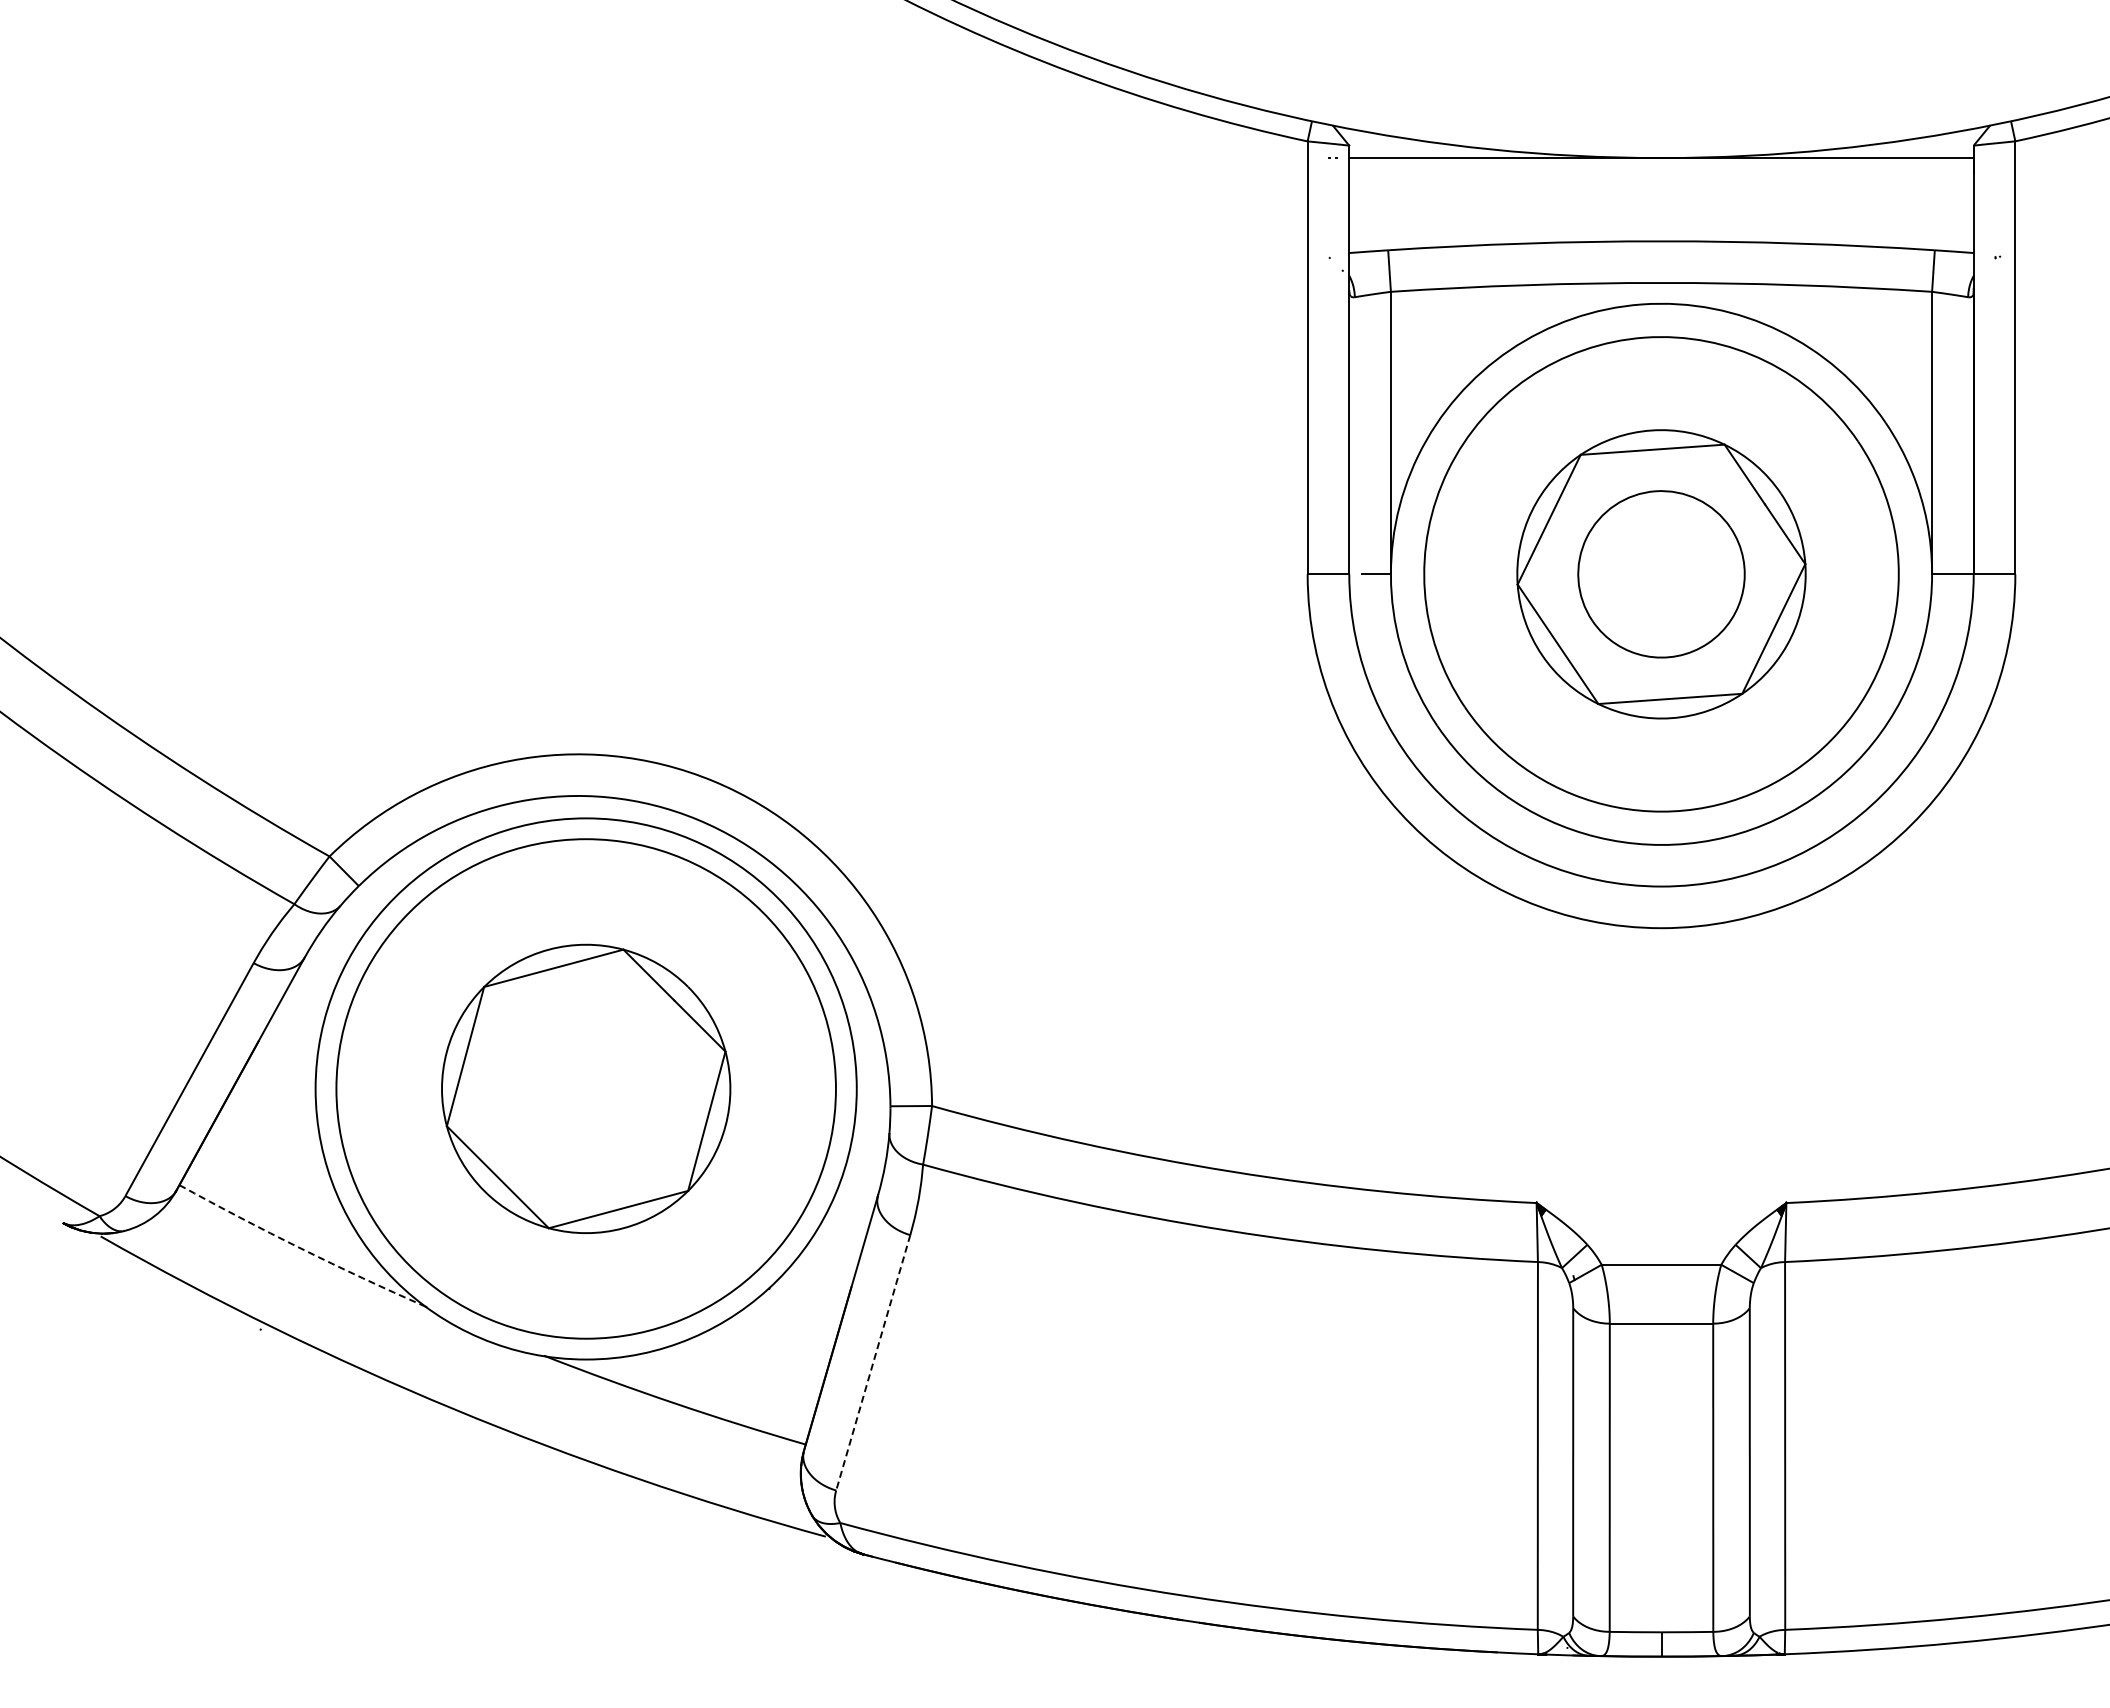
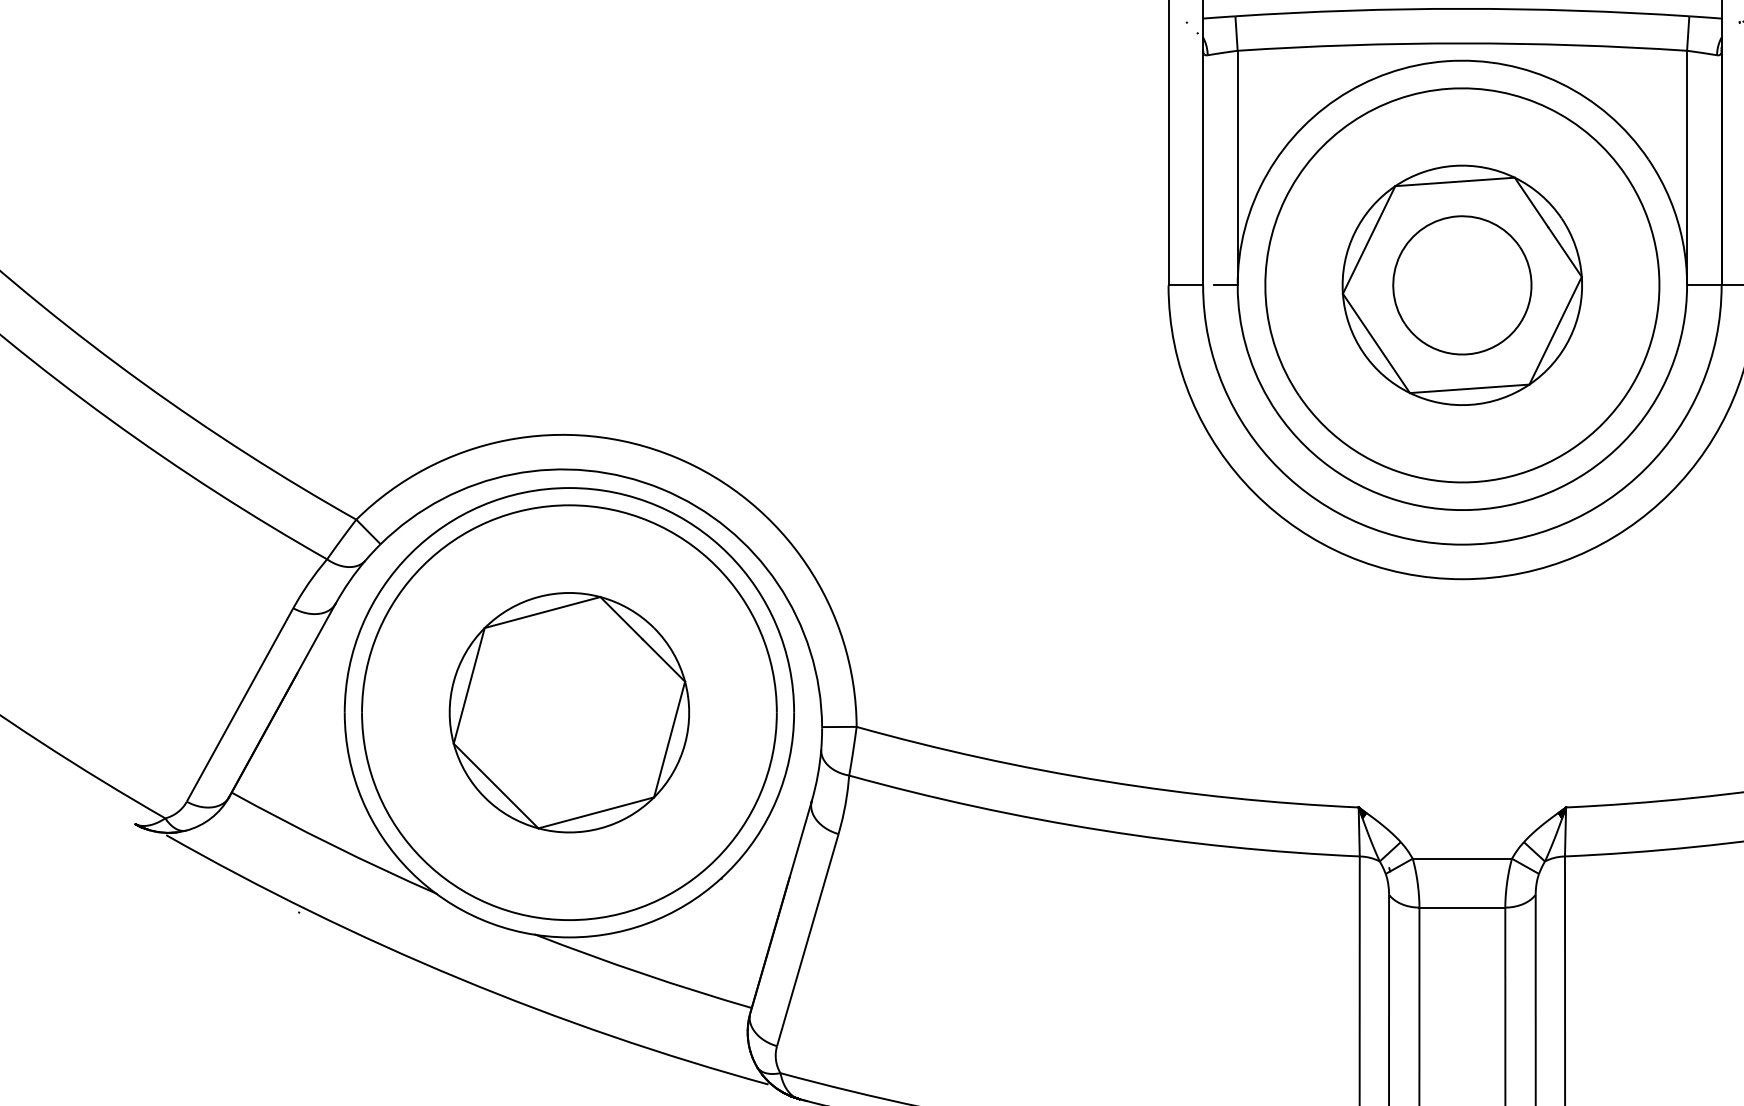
arc: (301, 1248) -> (333, 845), dashed -> solid
line: (873, 1362) -> (808, 939), dashed -> solid

